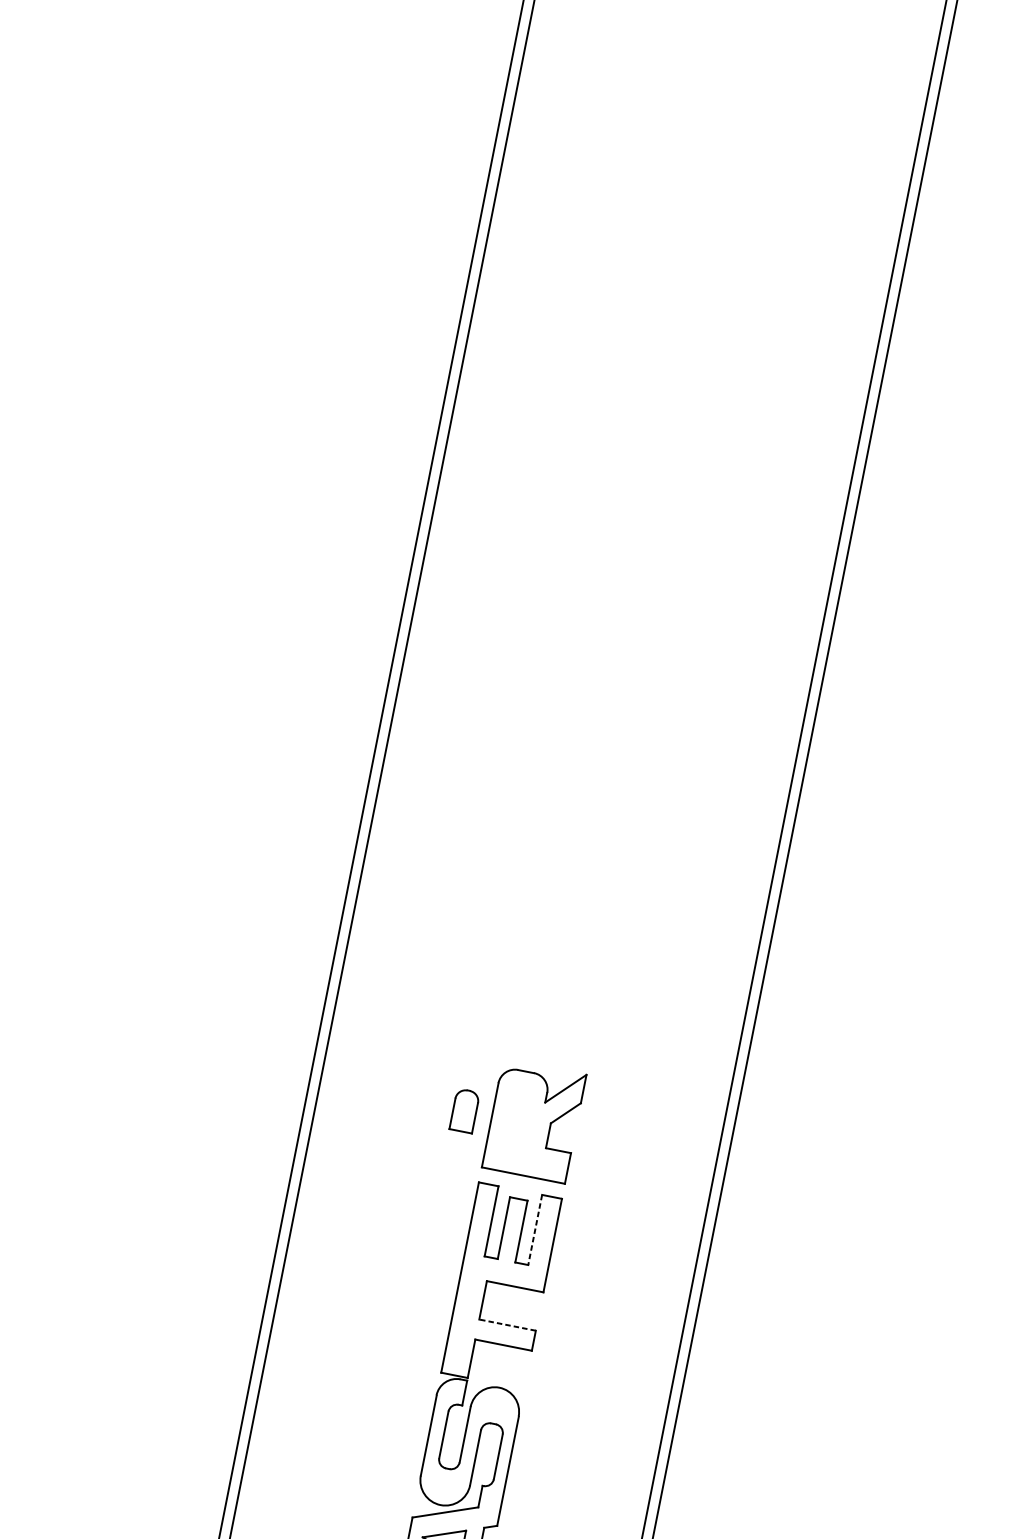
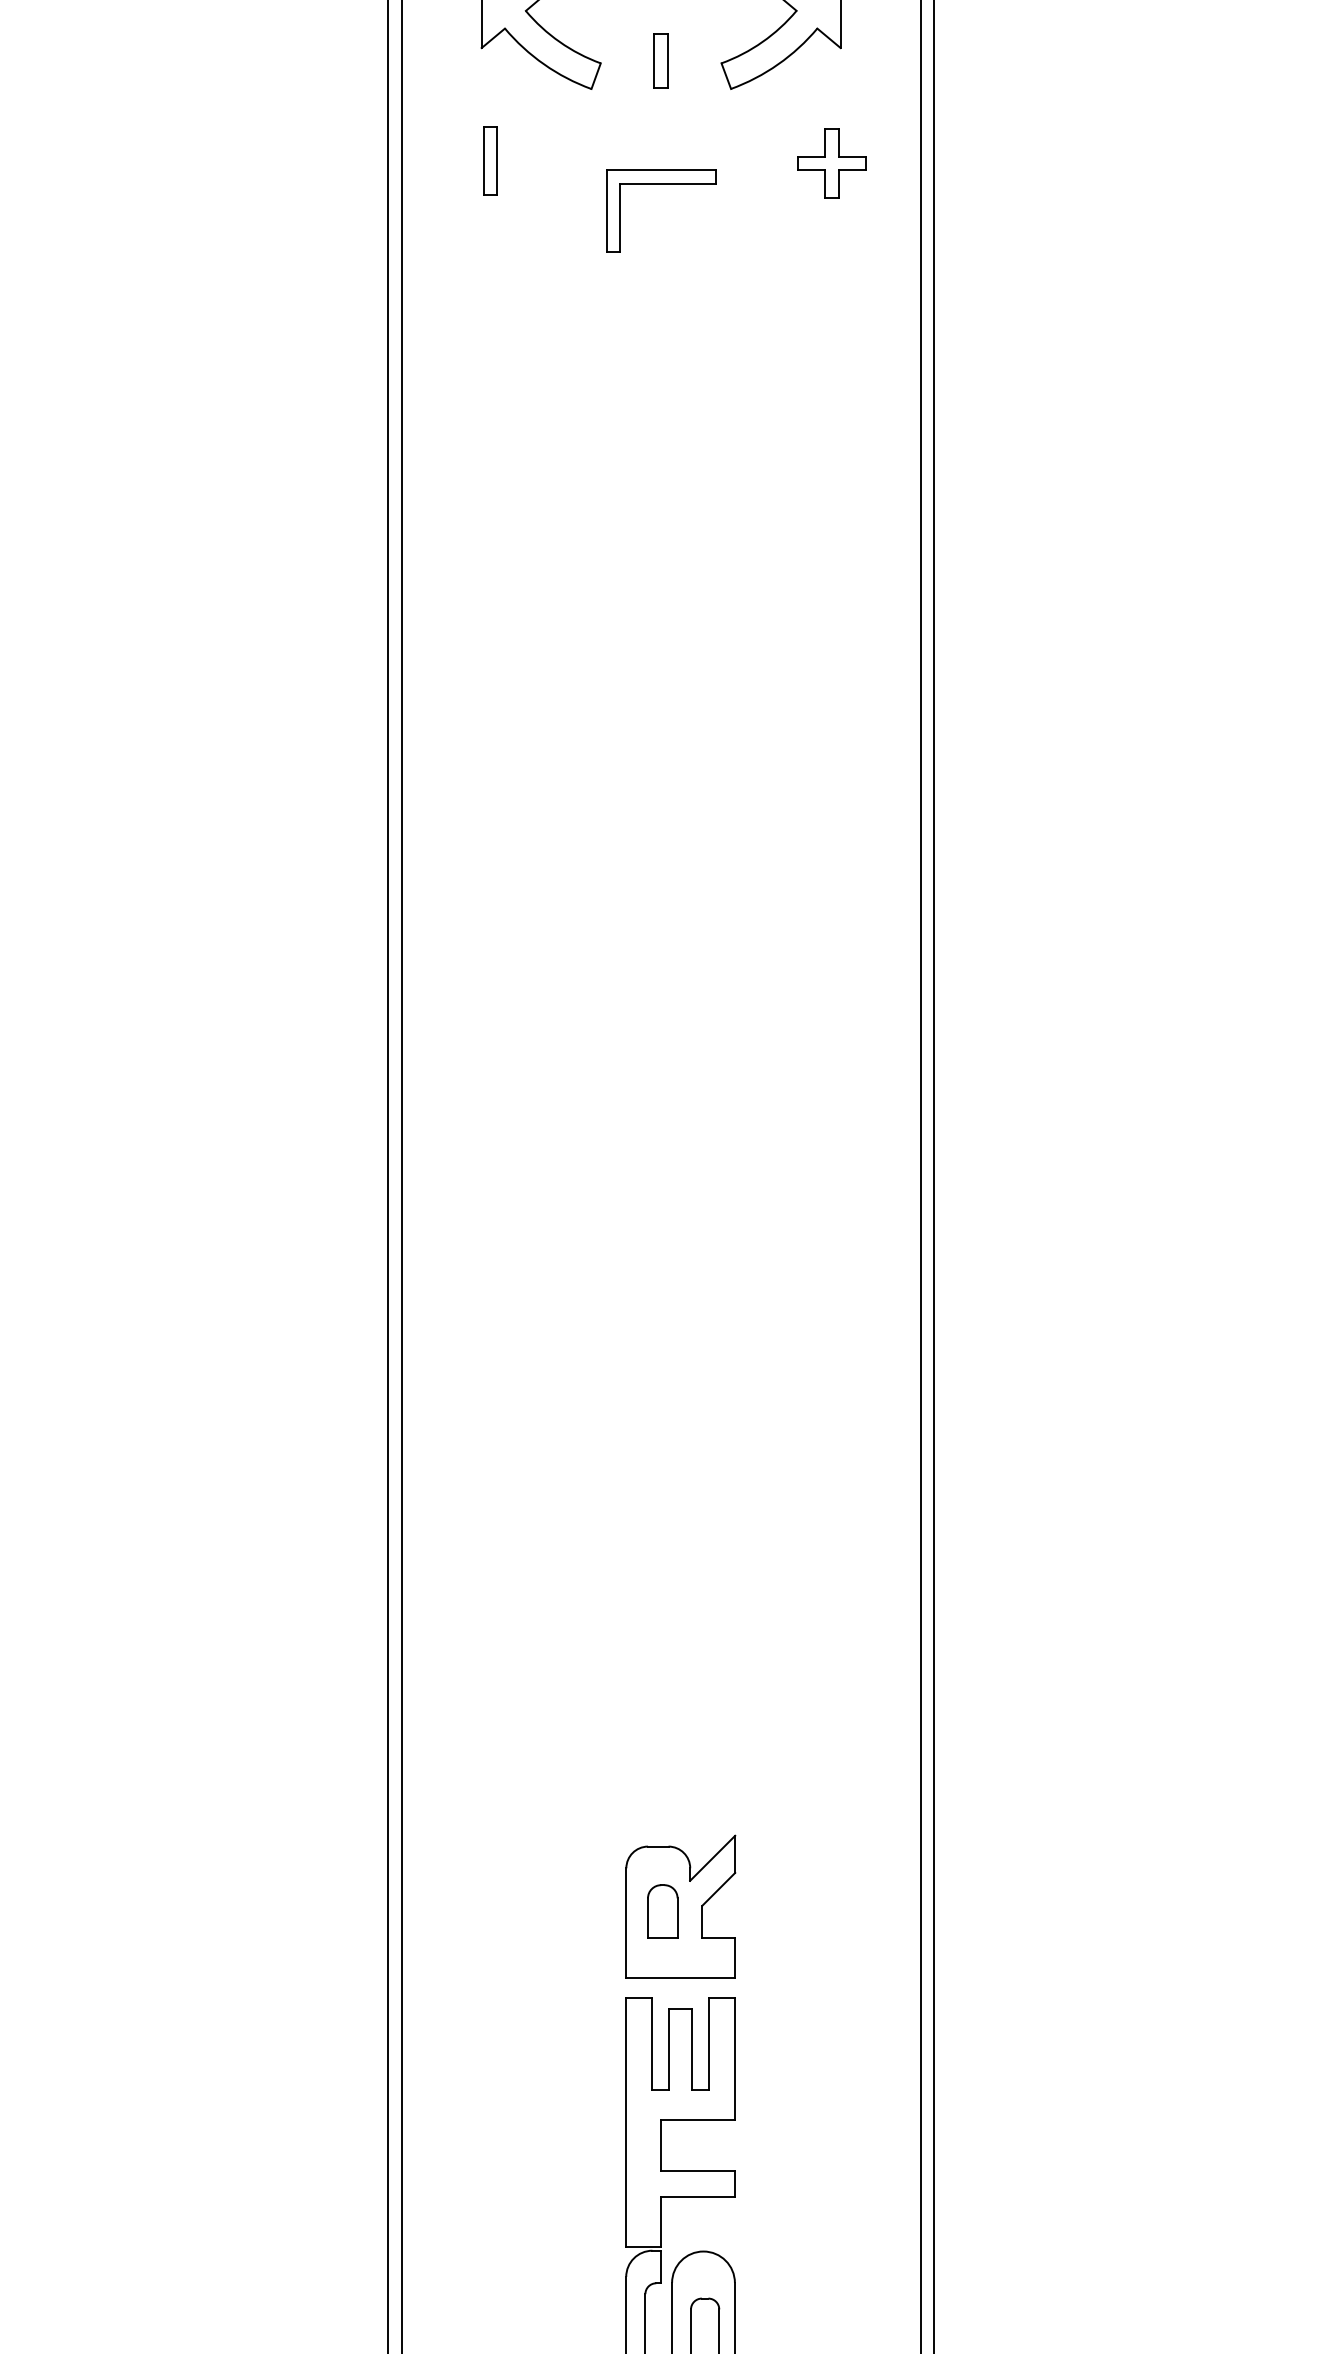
part: (464, 1110) -> (662, 1911), moved
line: (535, 1229) -> (709, 2043), dashed -> solid
line: (507, 1324) -> (697, 2170), dashed -> solid

